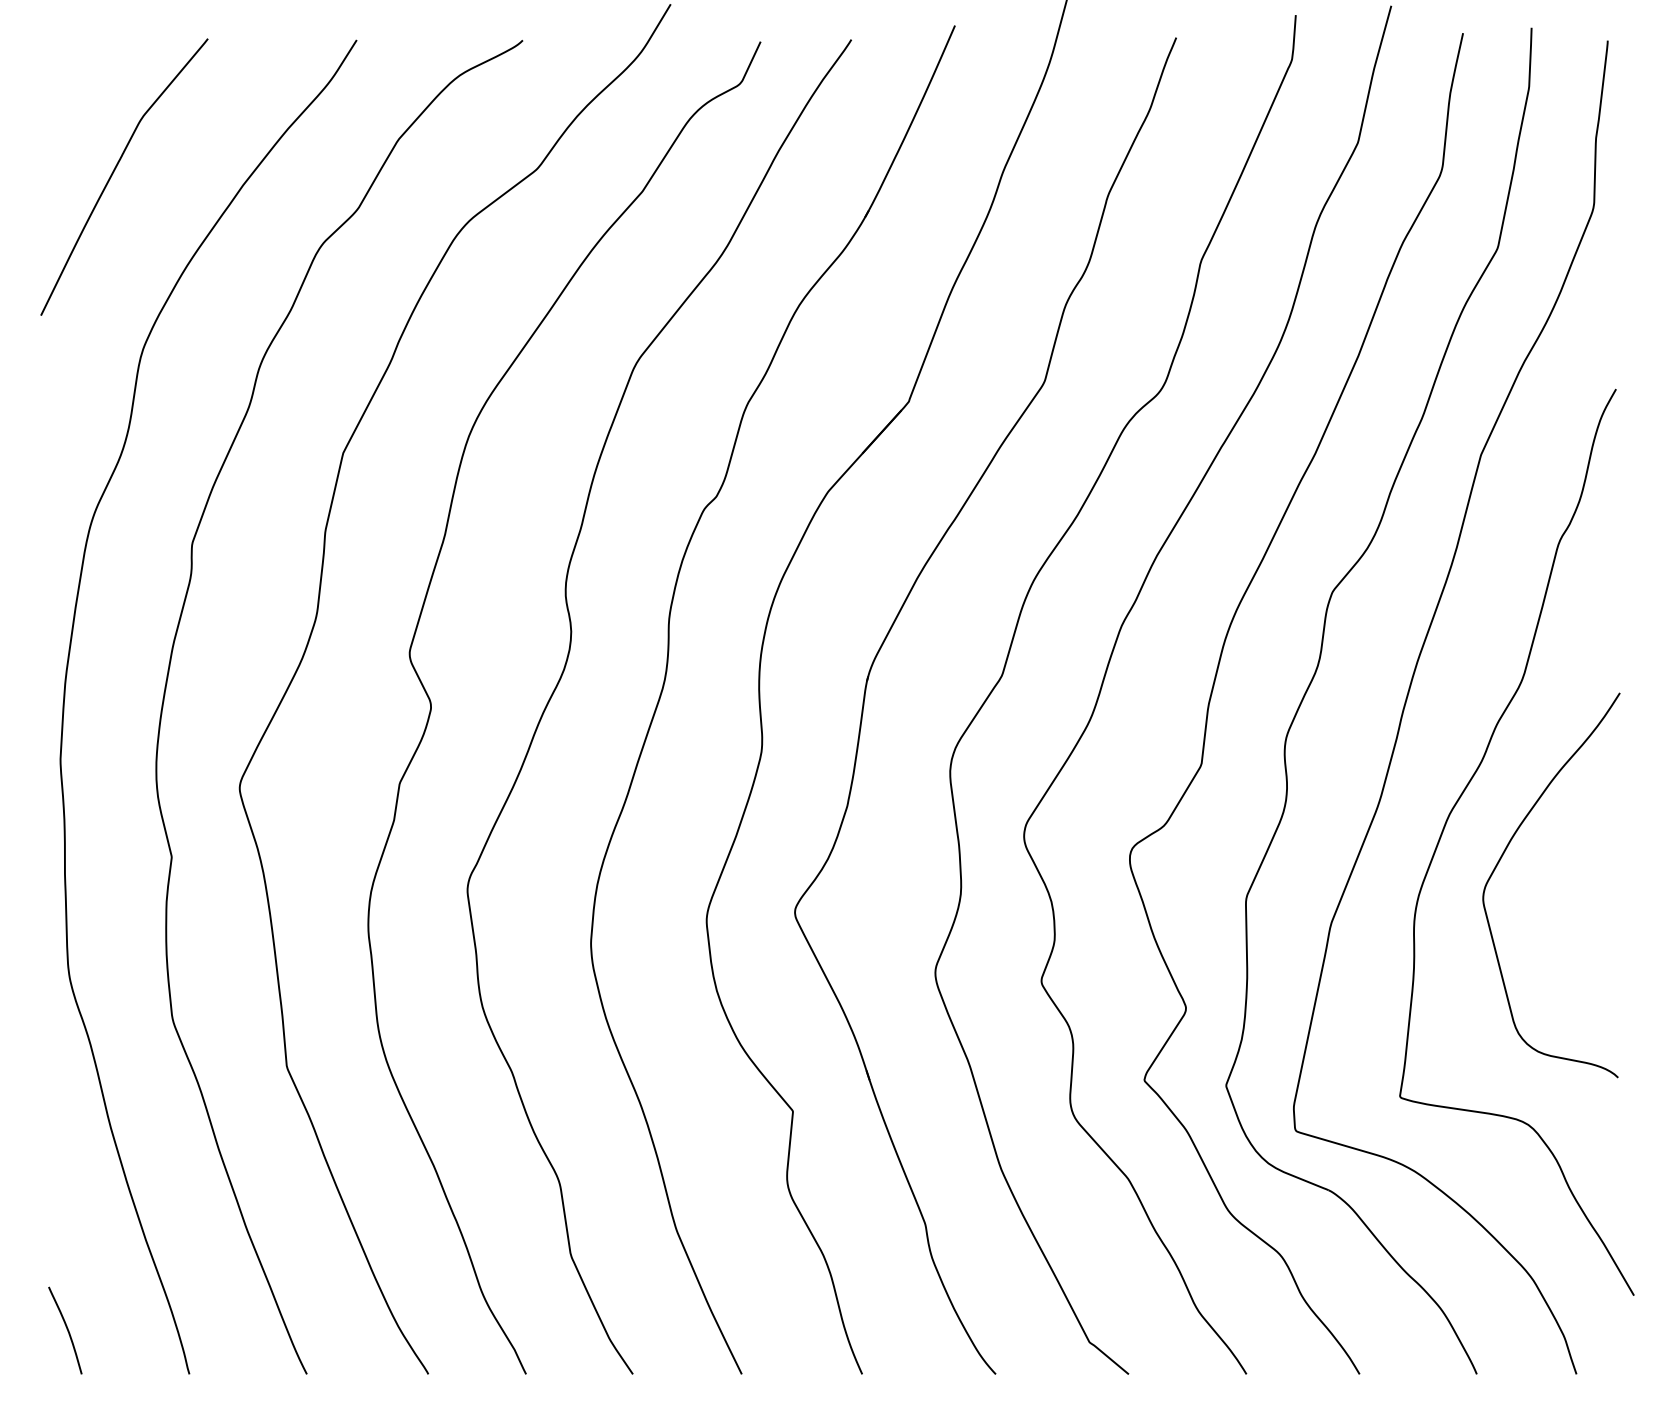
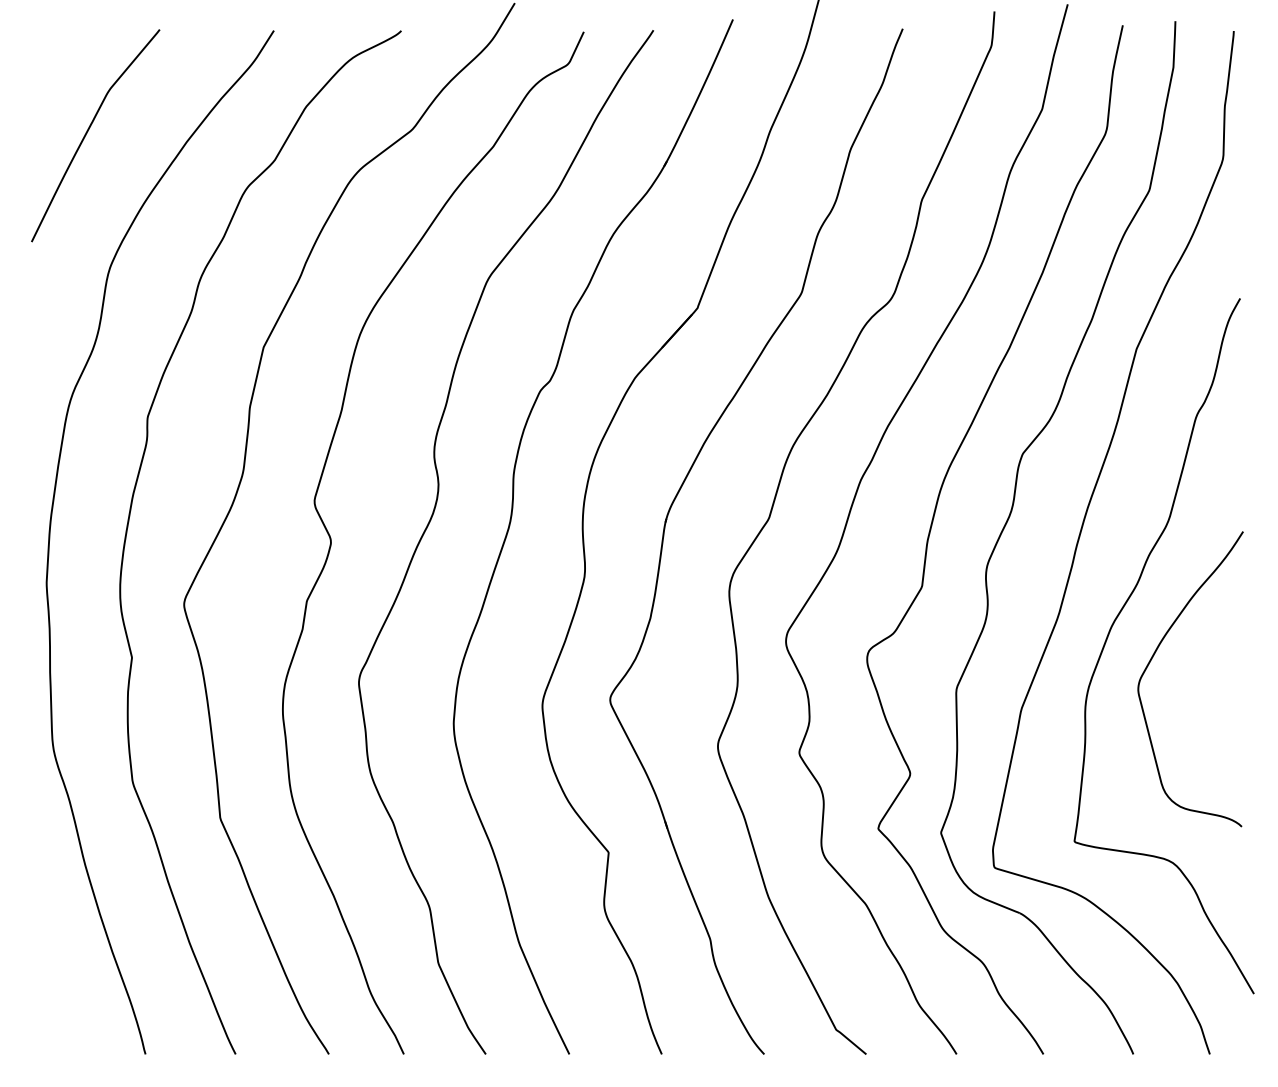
curve: (66, 1329) -> (51, 1019), removed

